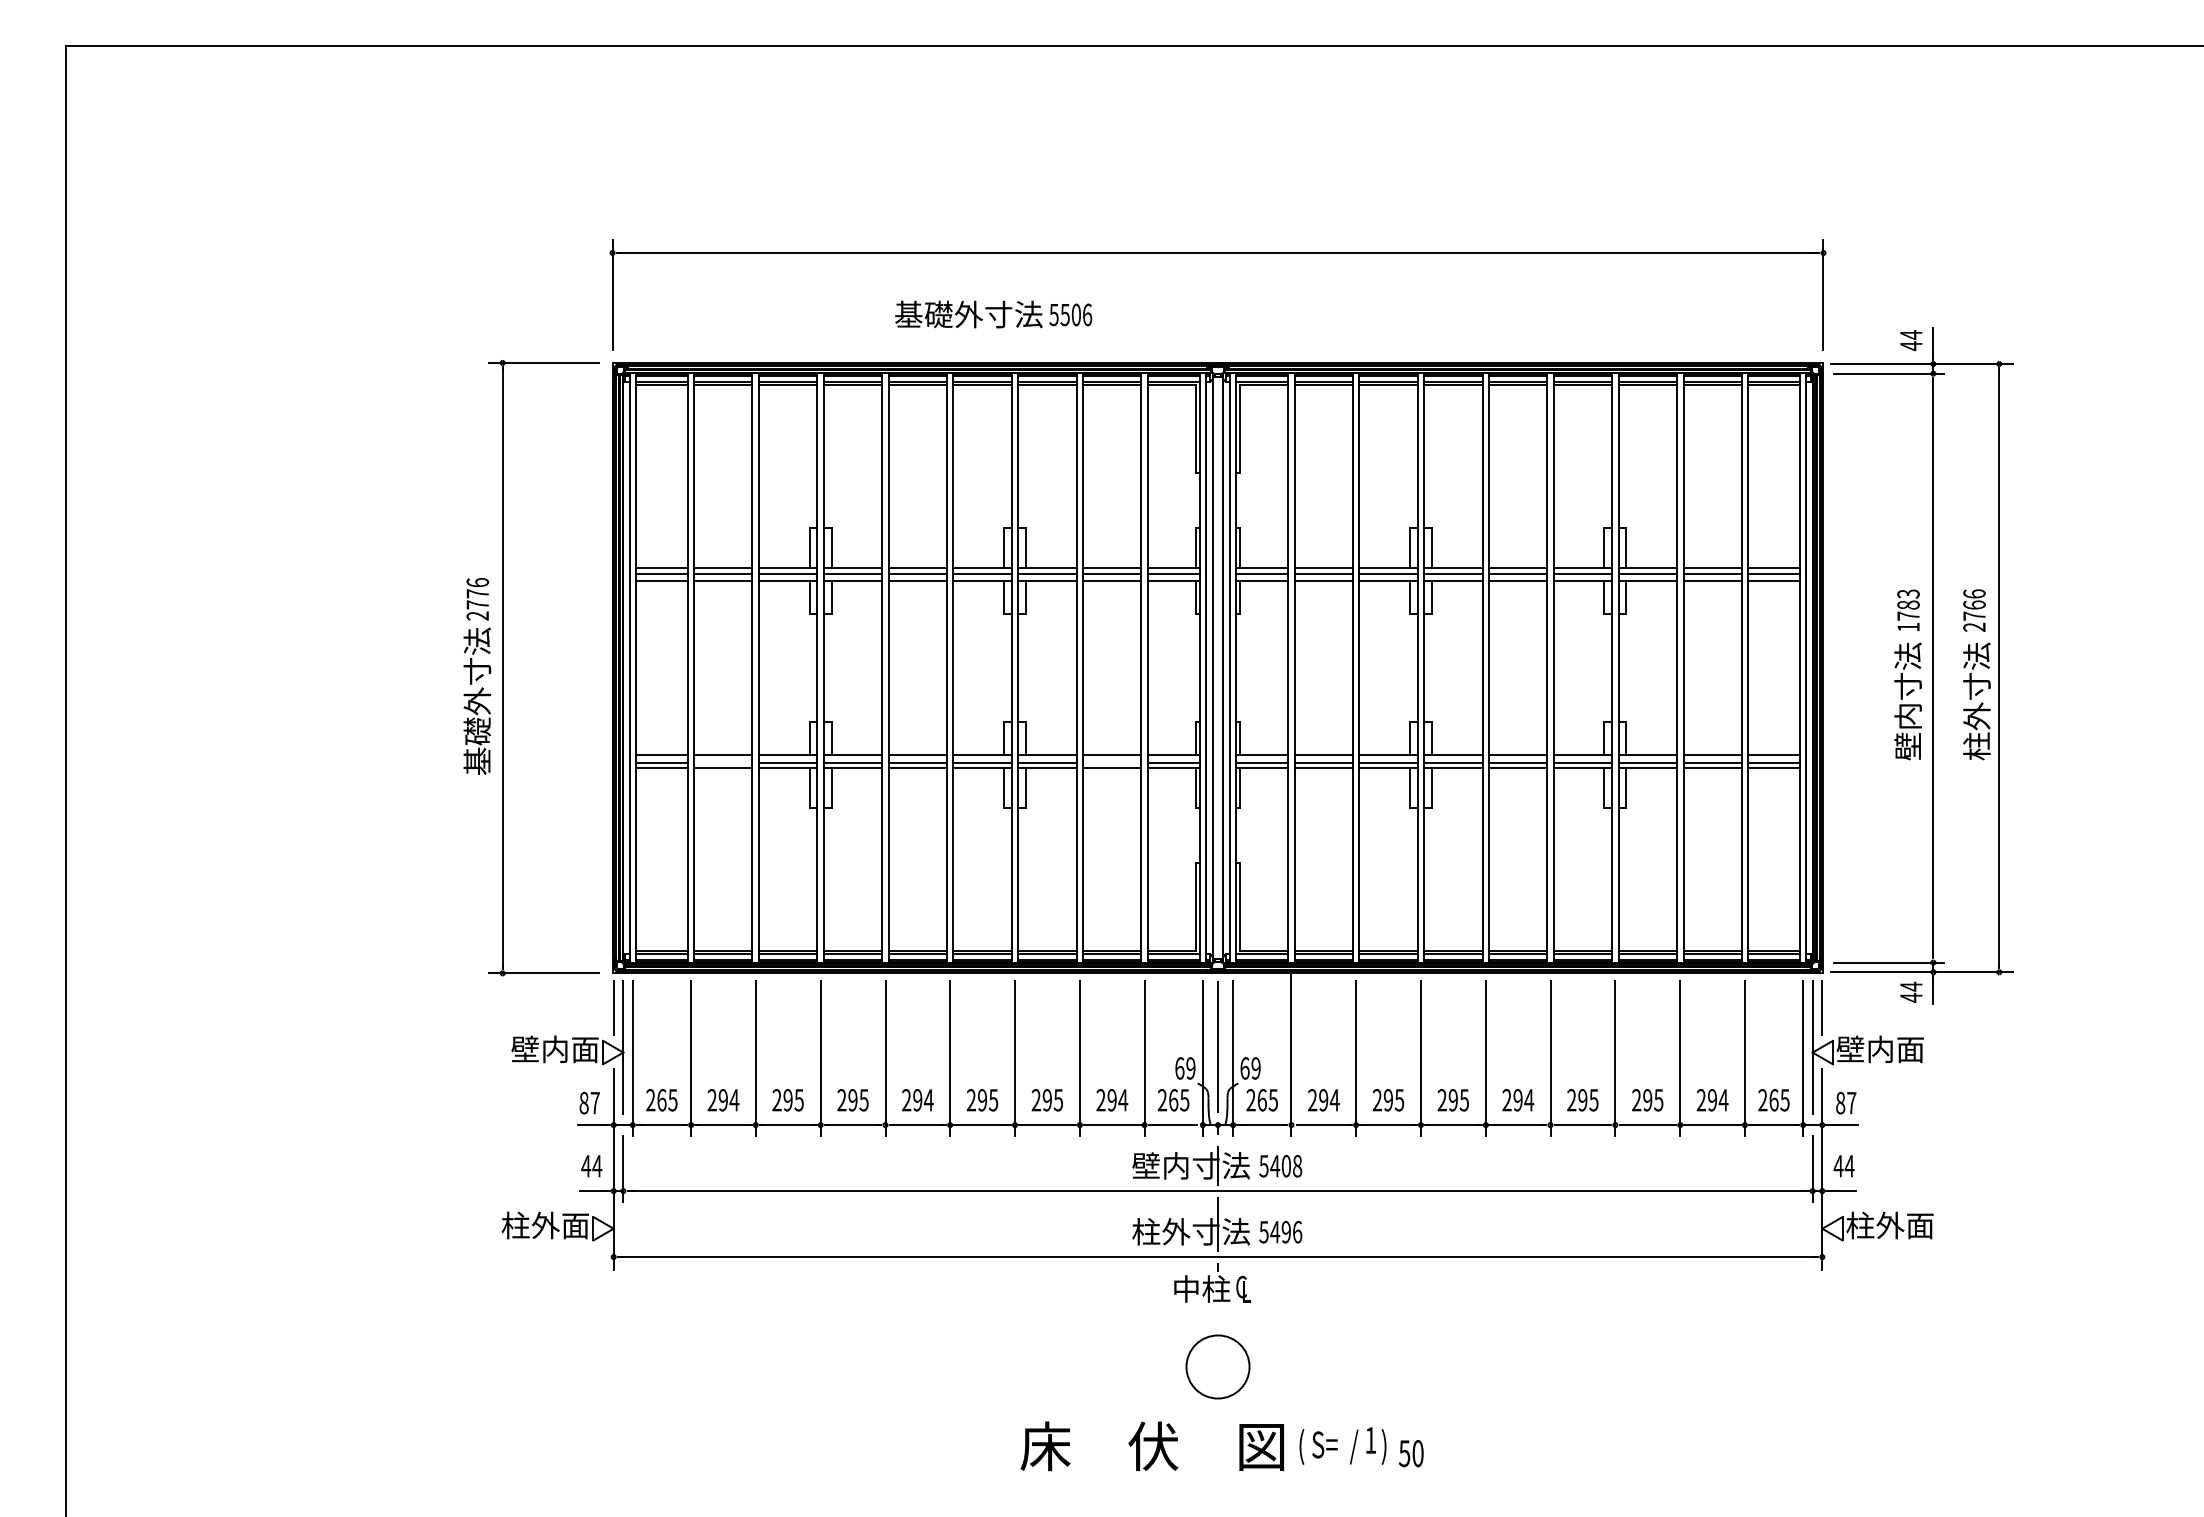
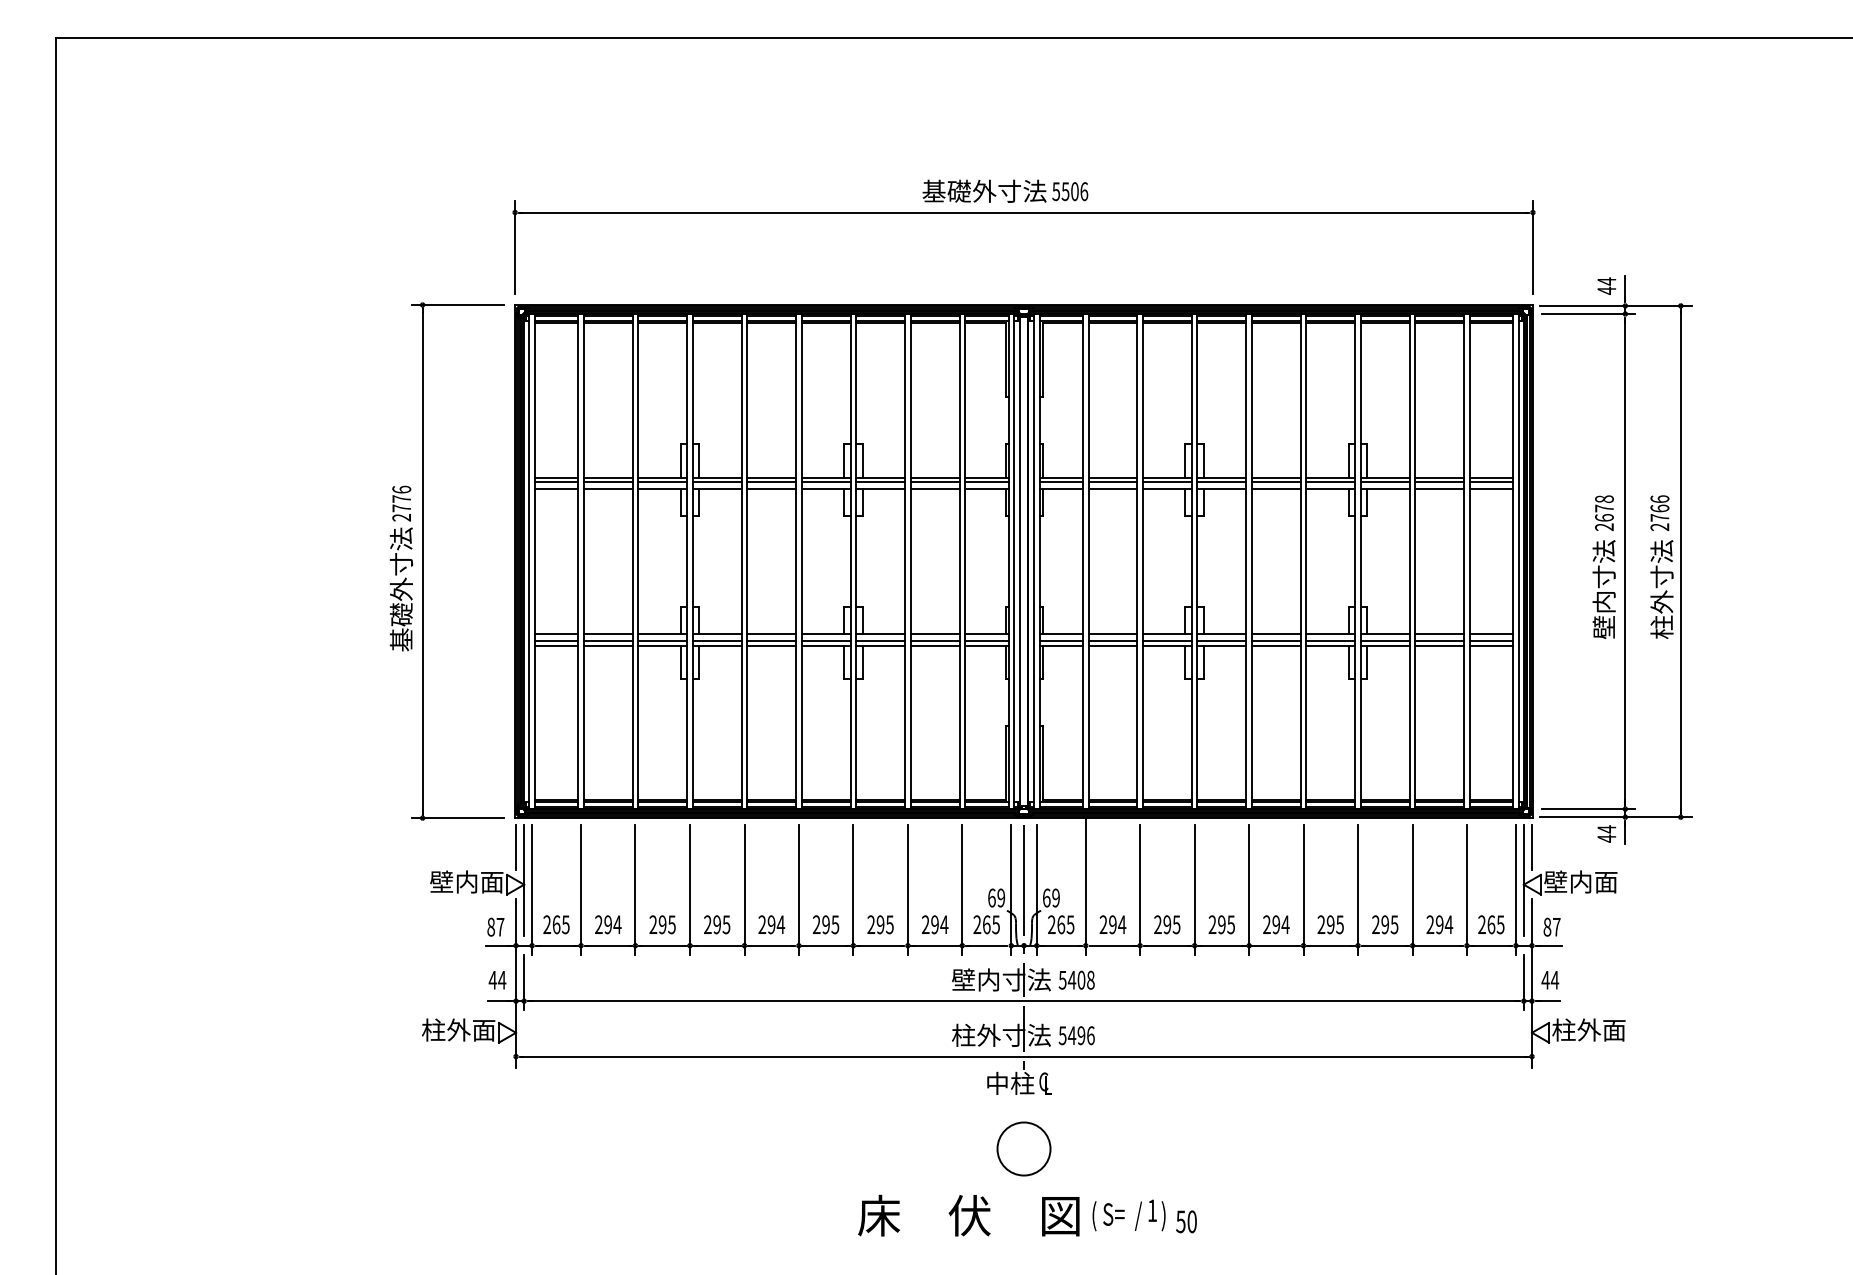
text: (993, 313) -> (1005, 190), moved
text: (1908, 610) -> (1604, 513), 1783 -> 2678
line: (722, 762) -> (607, 640), added
line: (1111, 762) -> (934, 640), added

